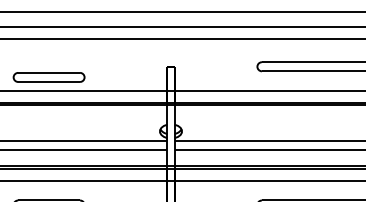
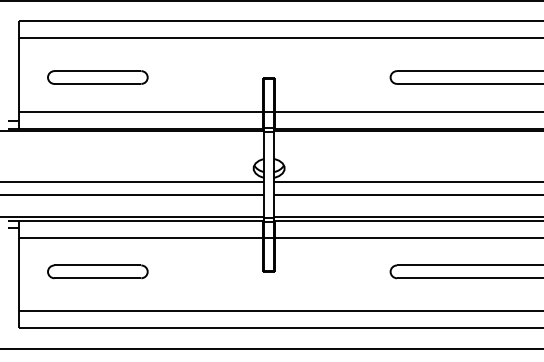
part: (48, 77) -> (97, 77), moved

